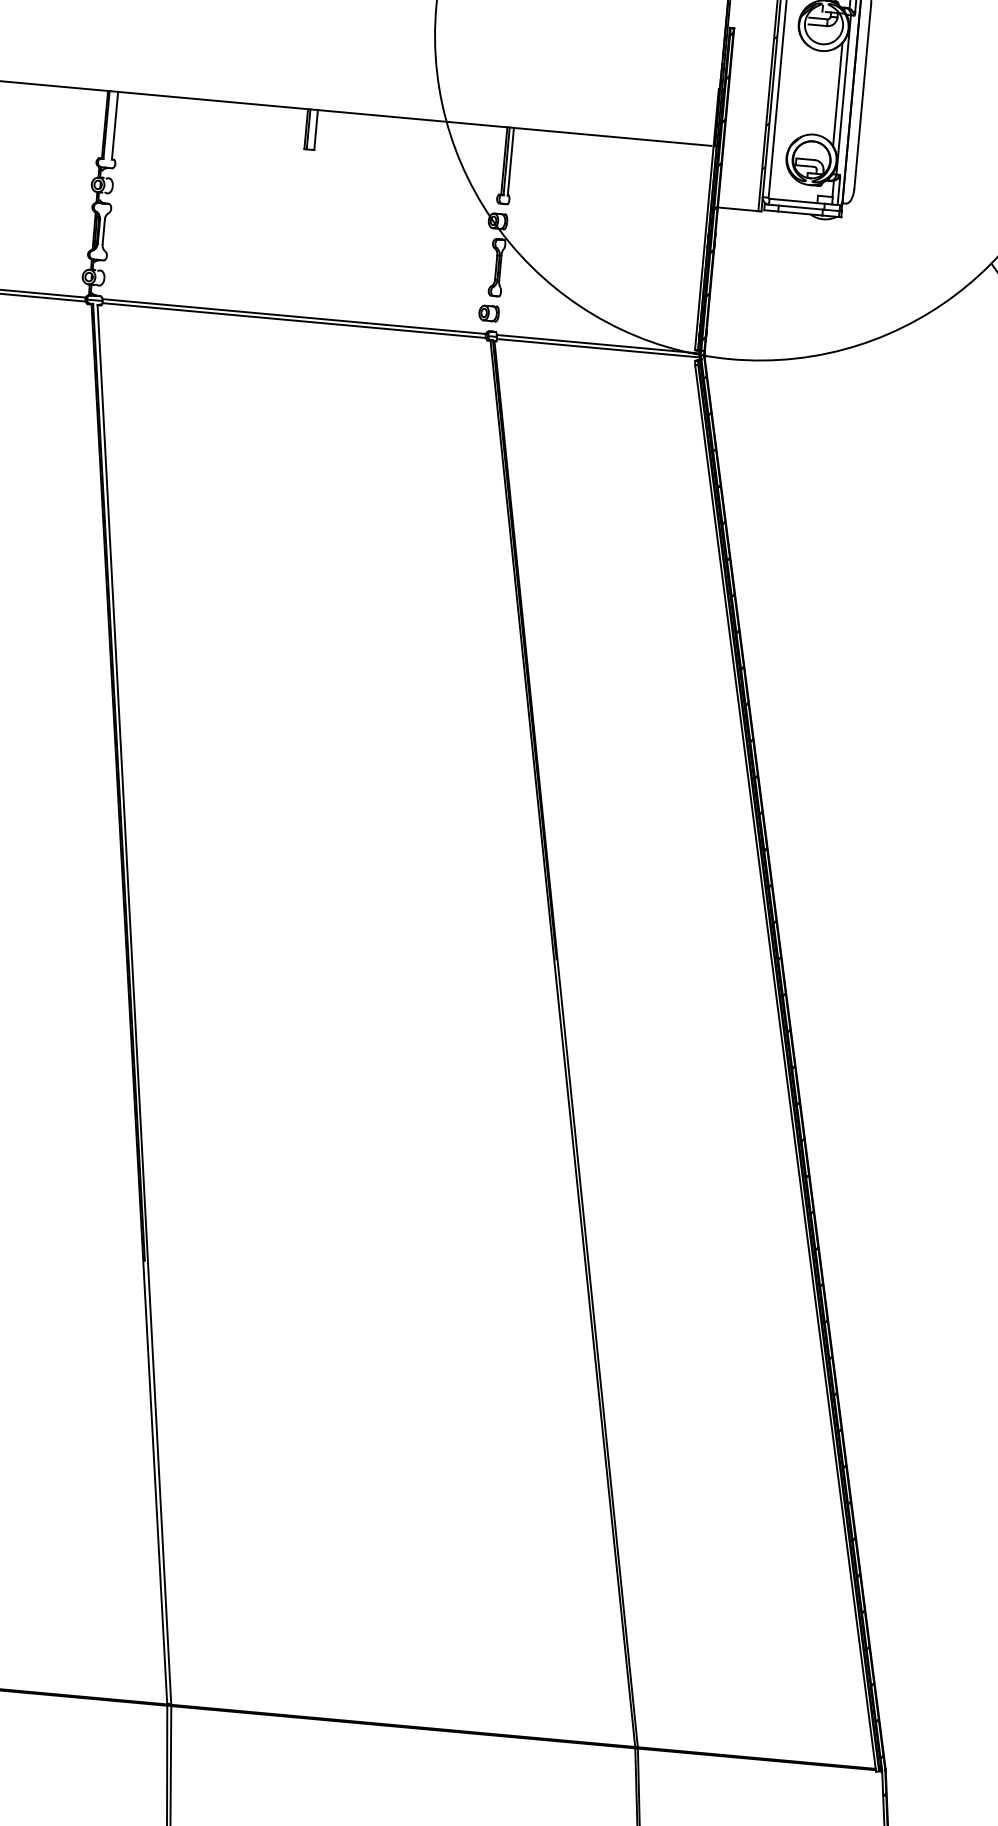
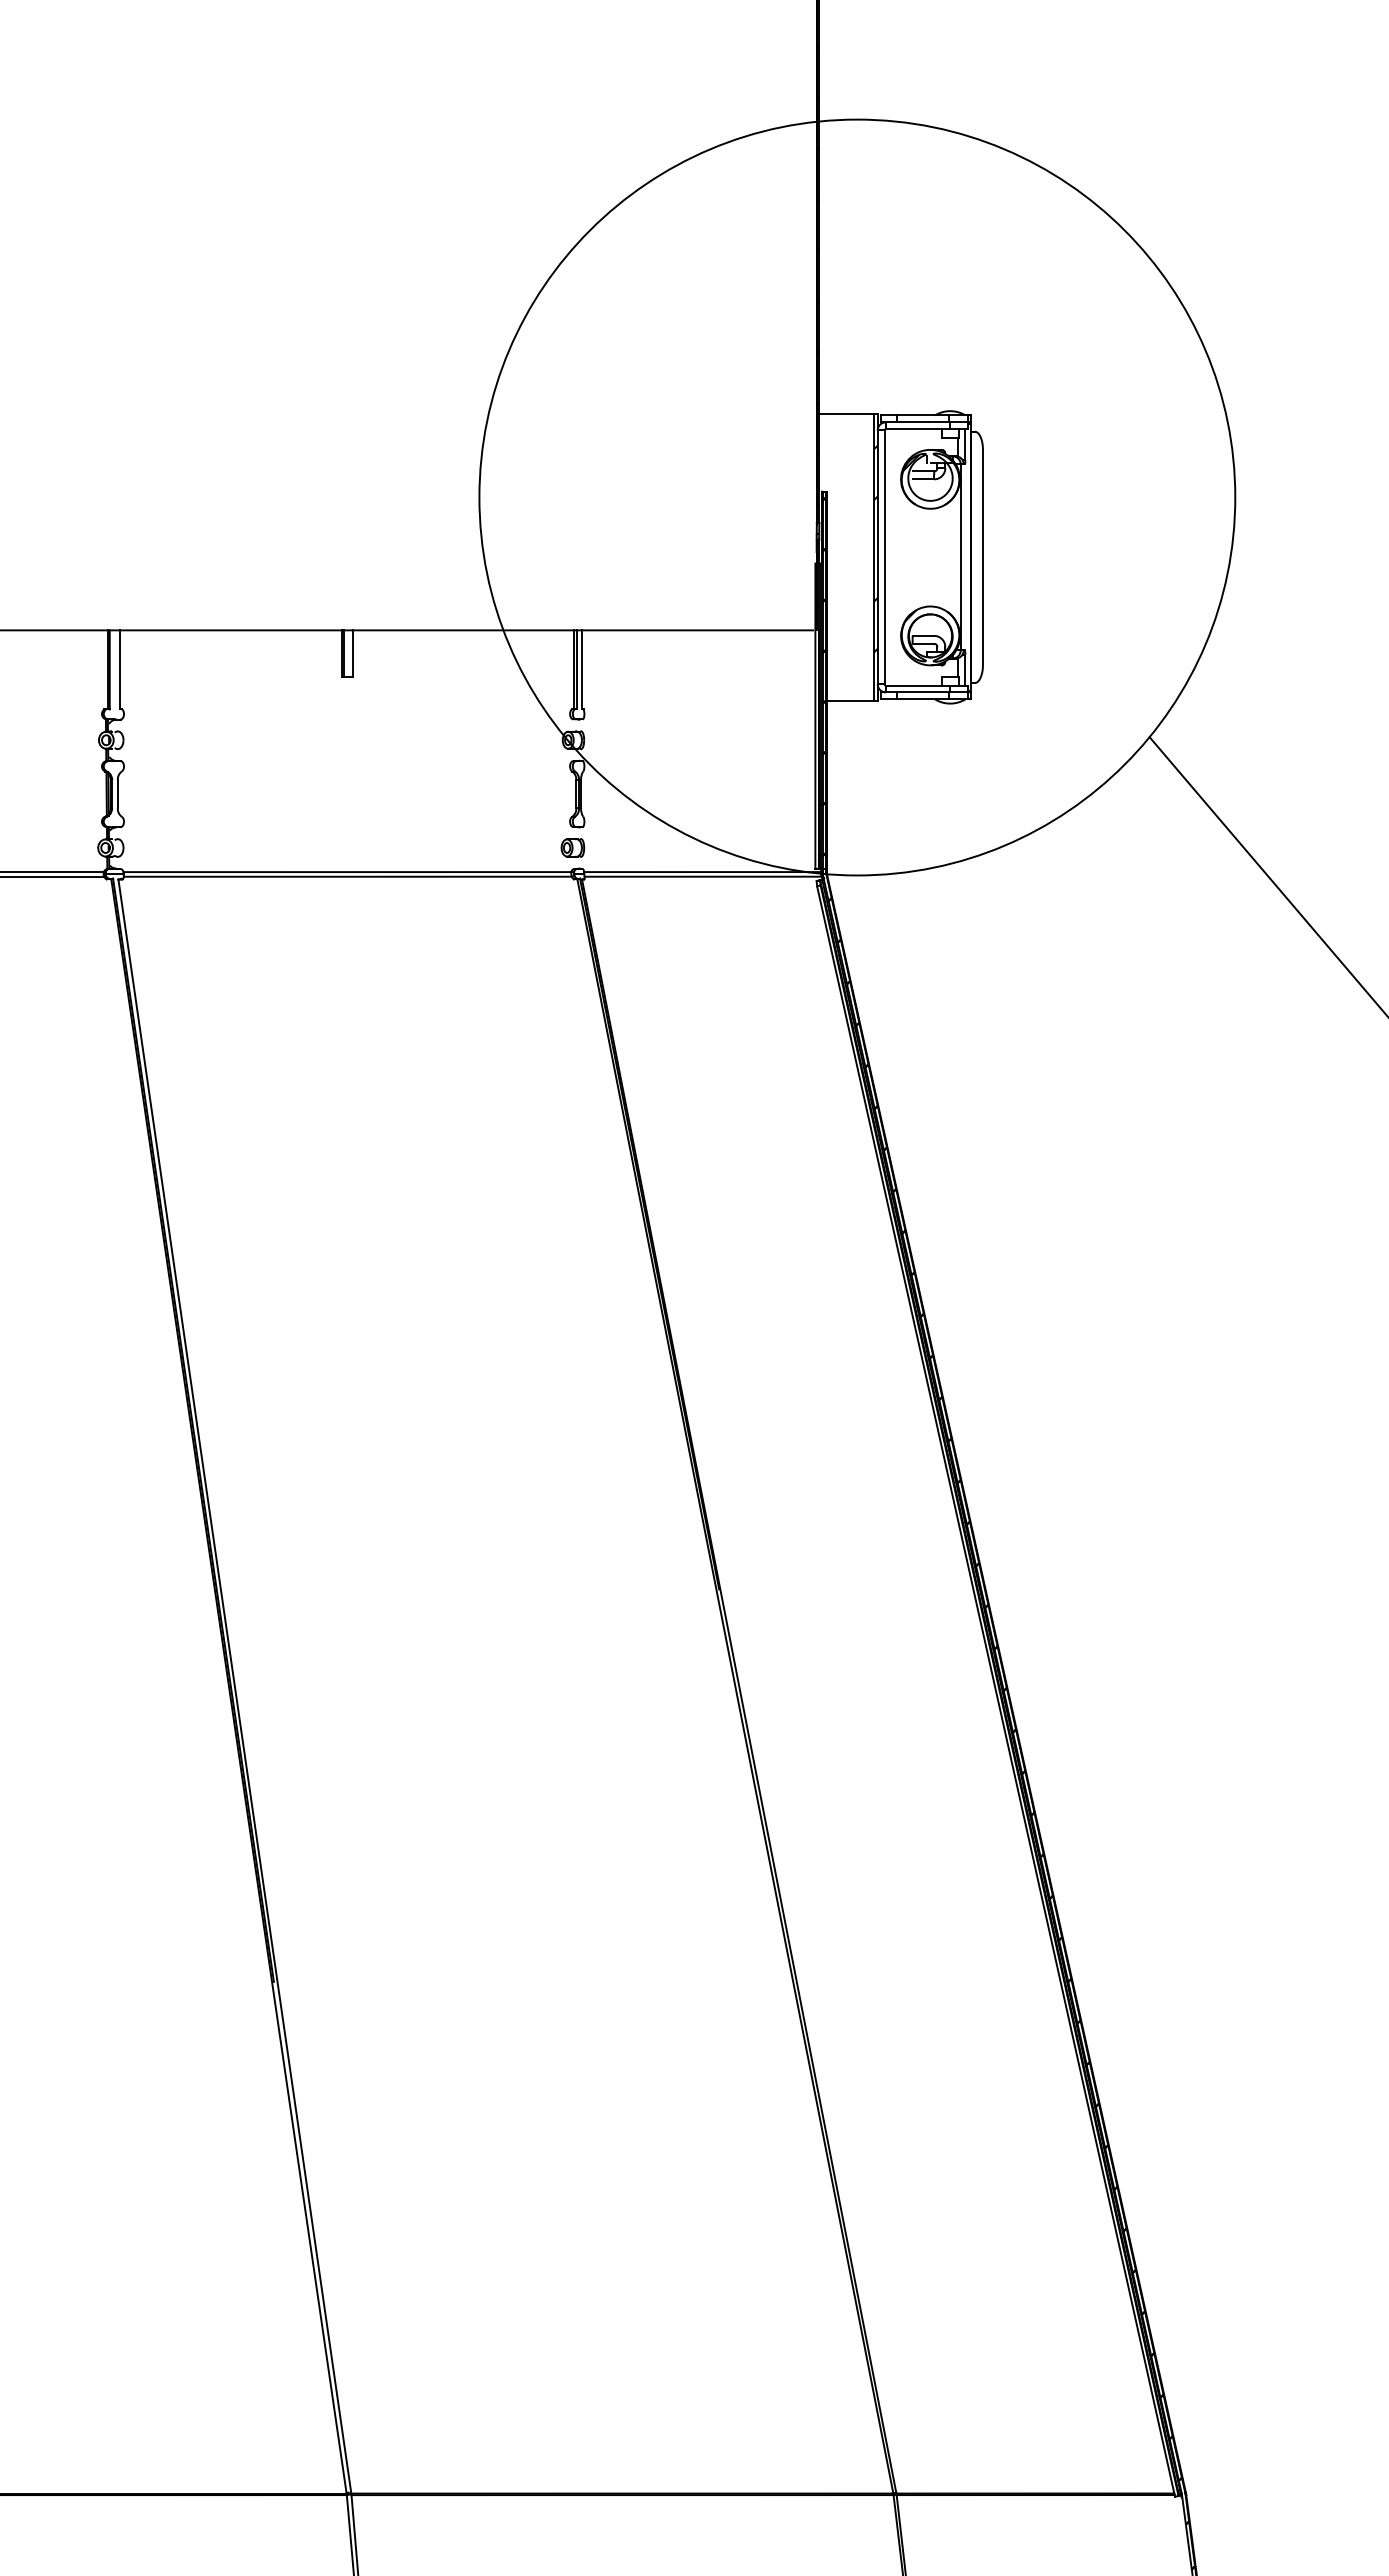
line: (837, 94) -> (953, 557), removed

